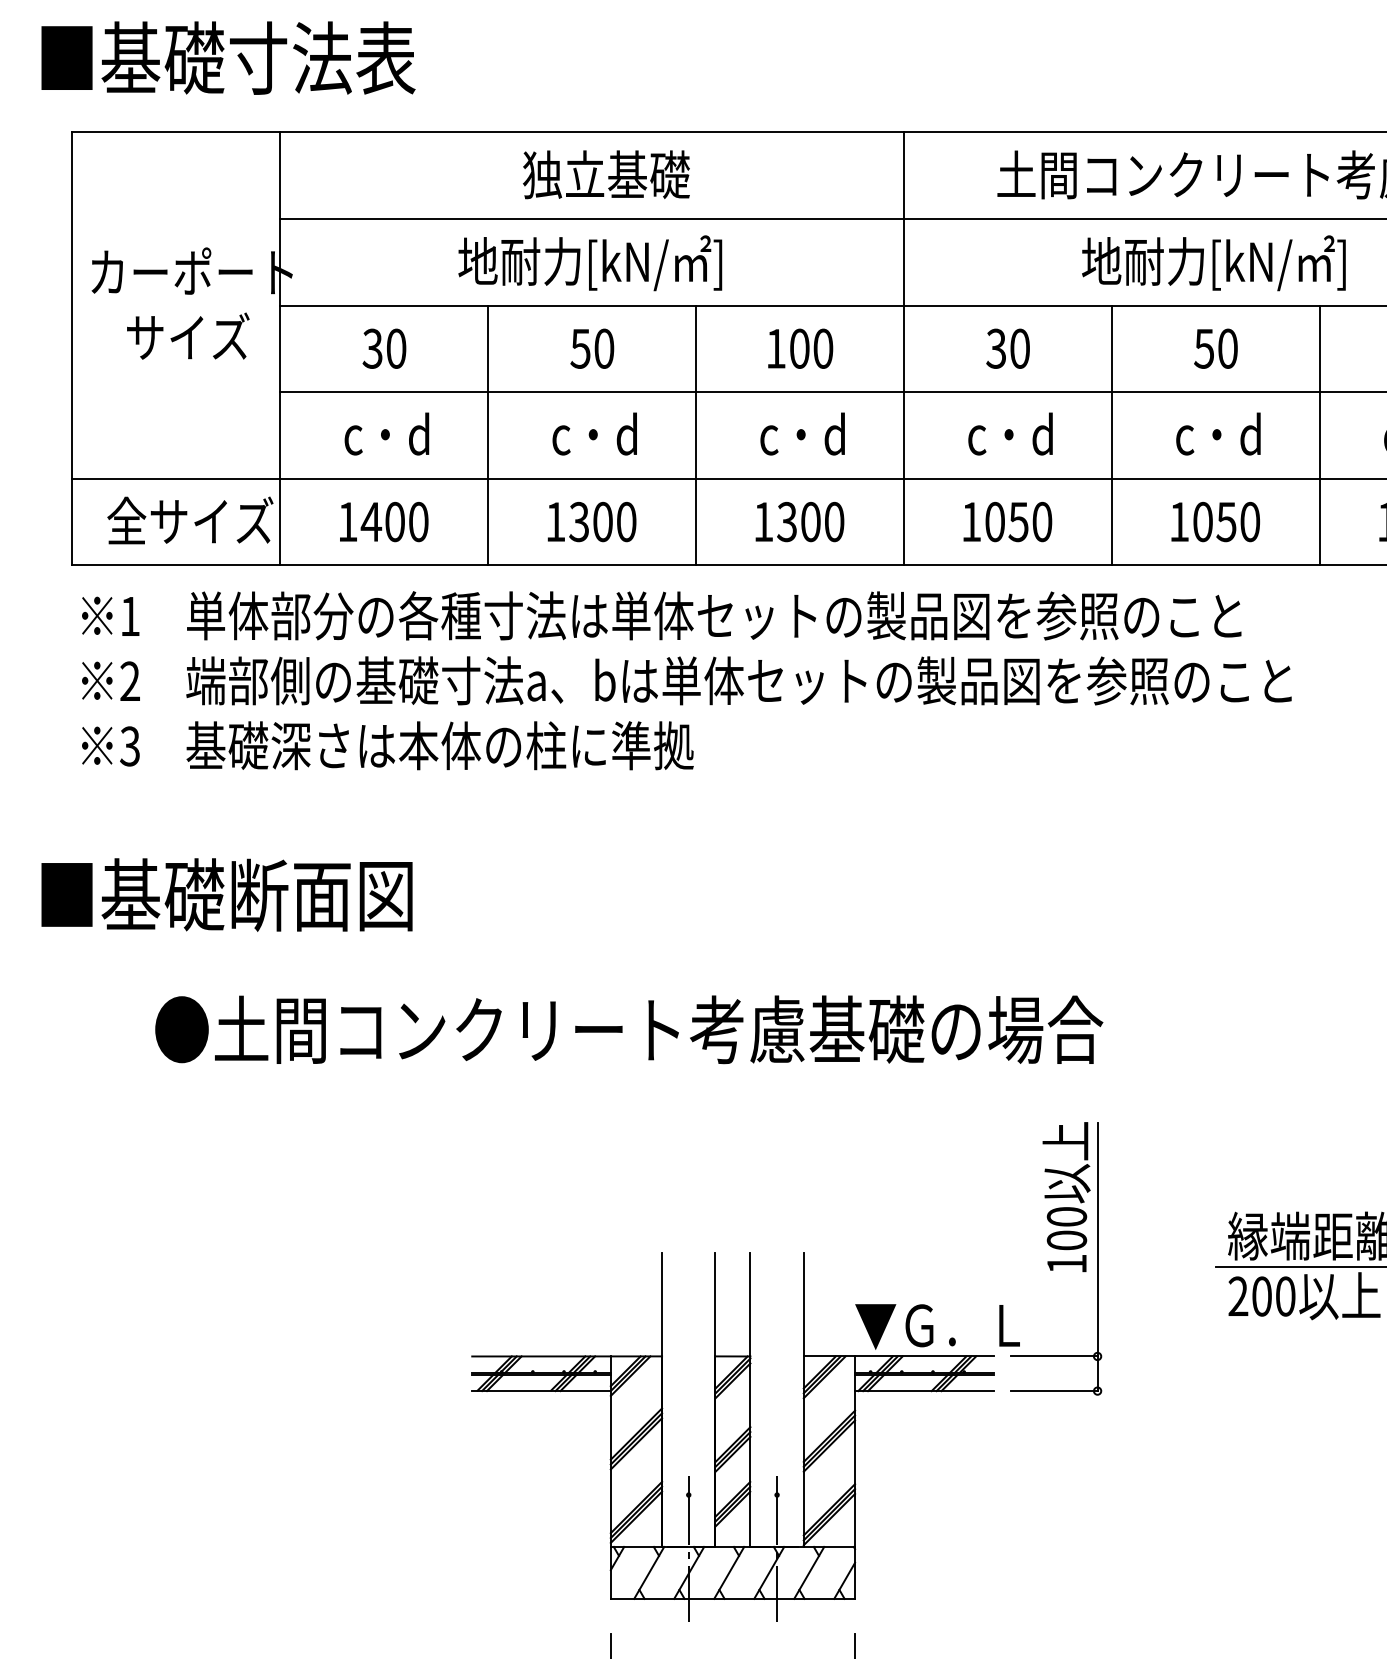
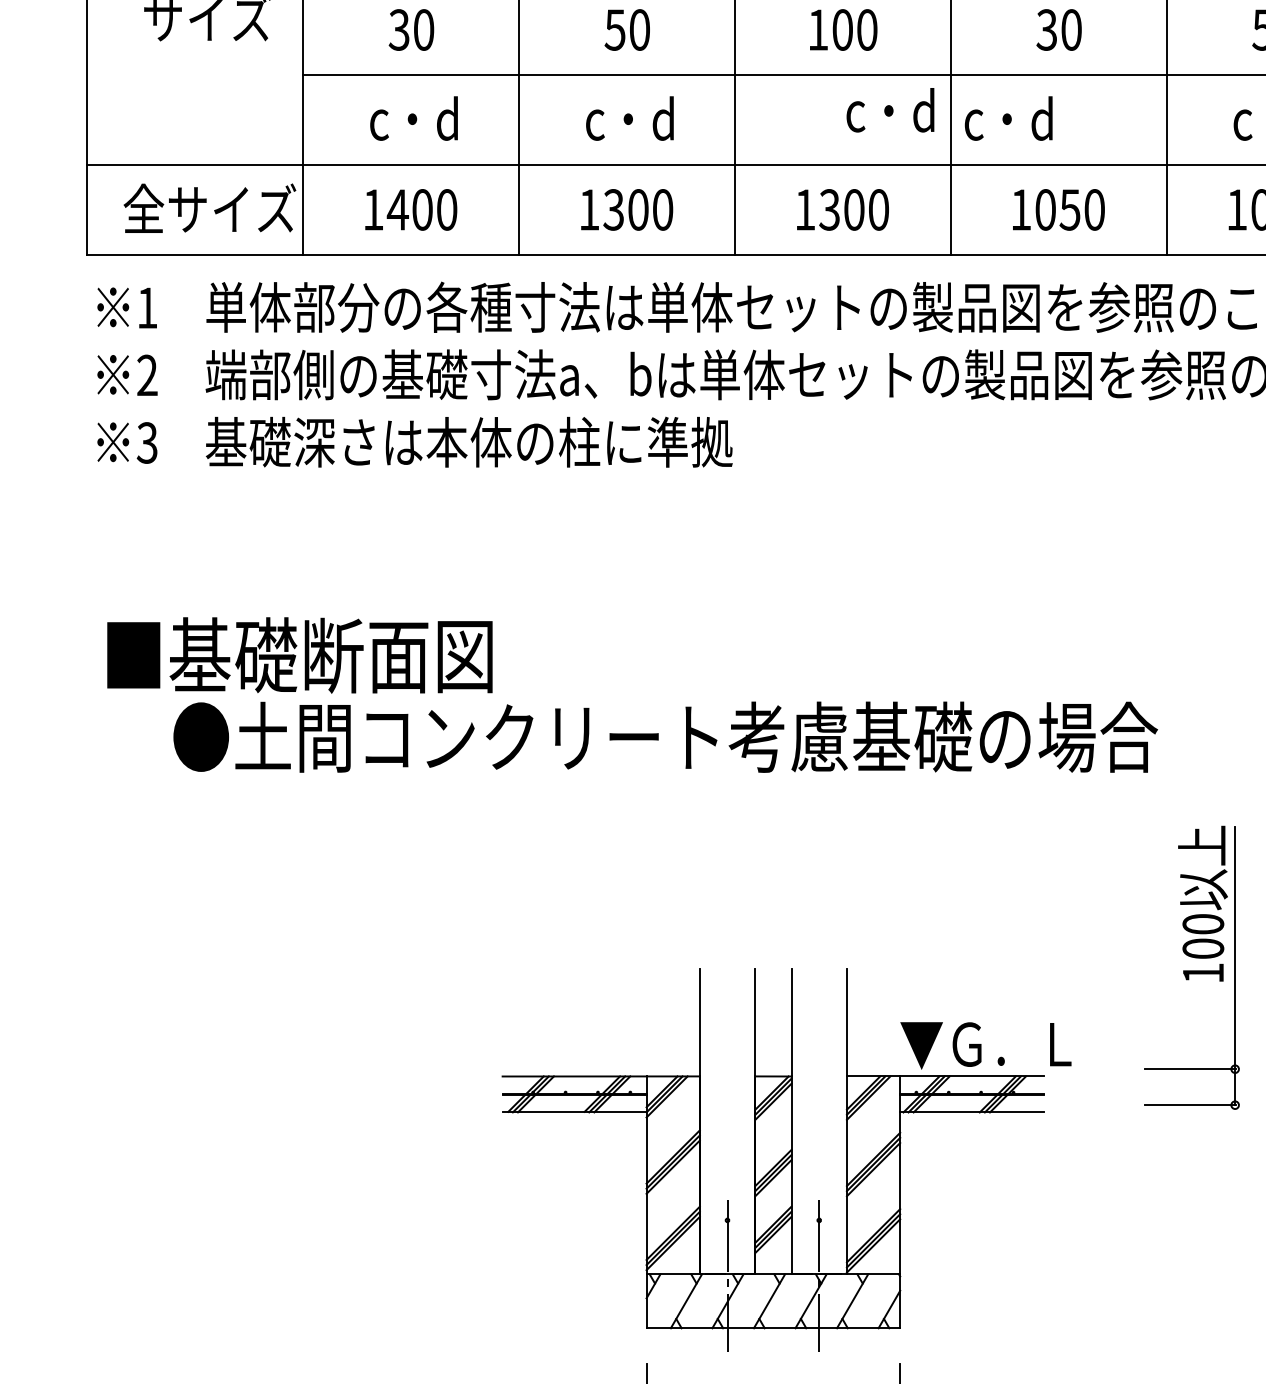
text: (802, 433) -> (890, 109), moved
text: (1010, 433) -> (1008, 117), moved
text: (226, 894) -> (299, 654), moved
part: (1056, 1258) -> (1192, 967), moved

